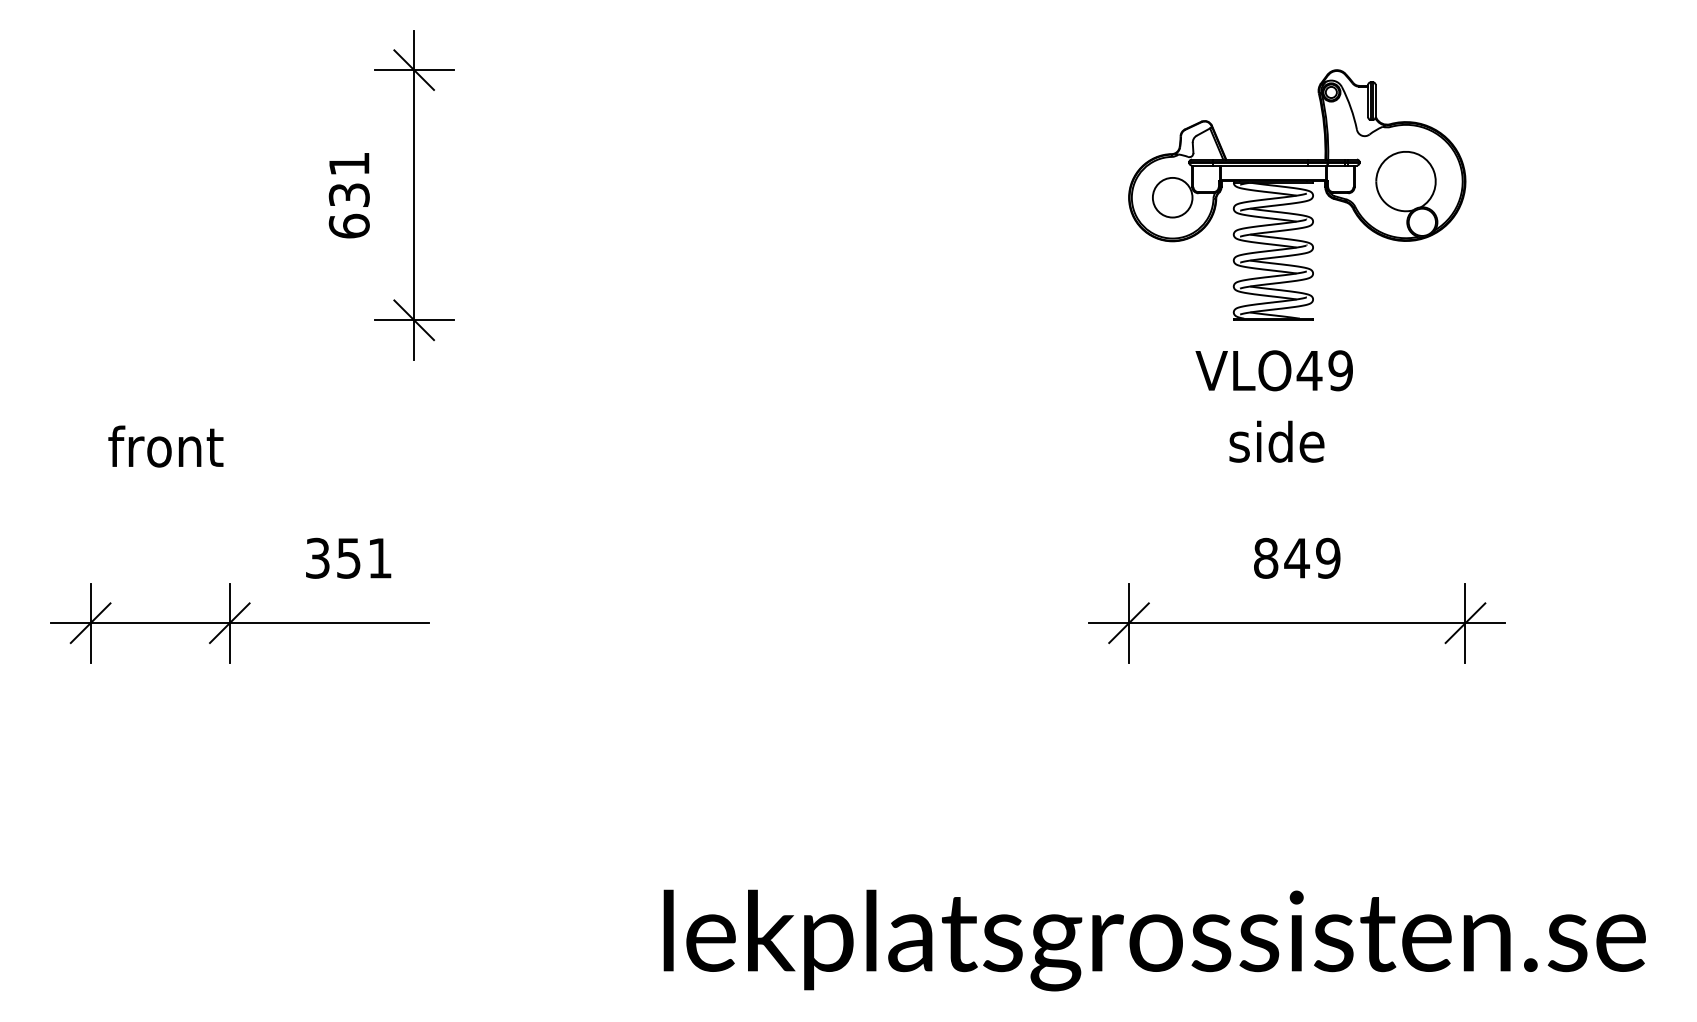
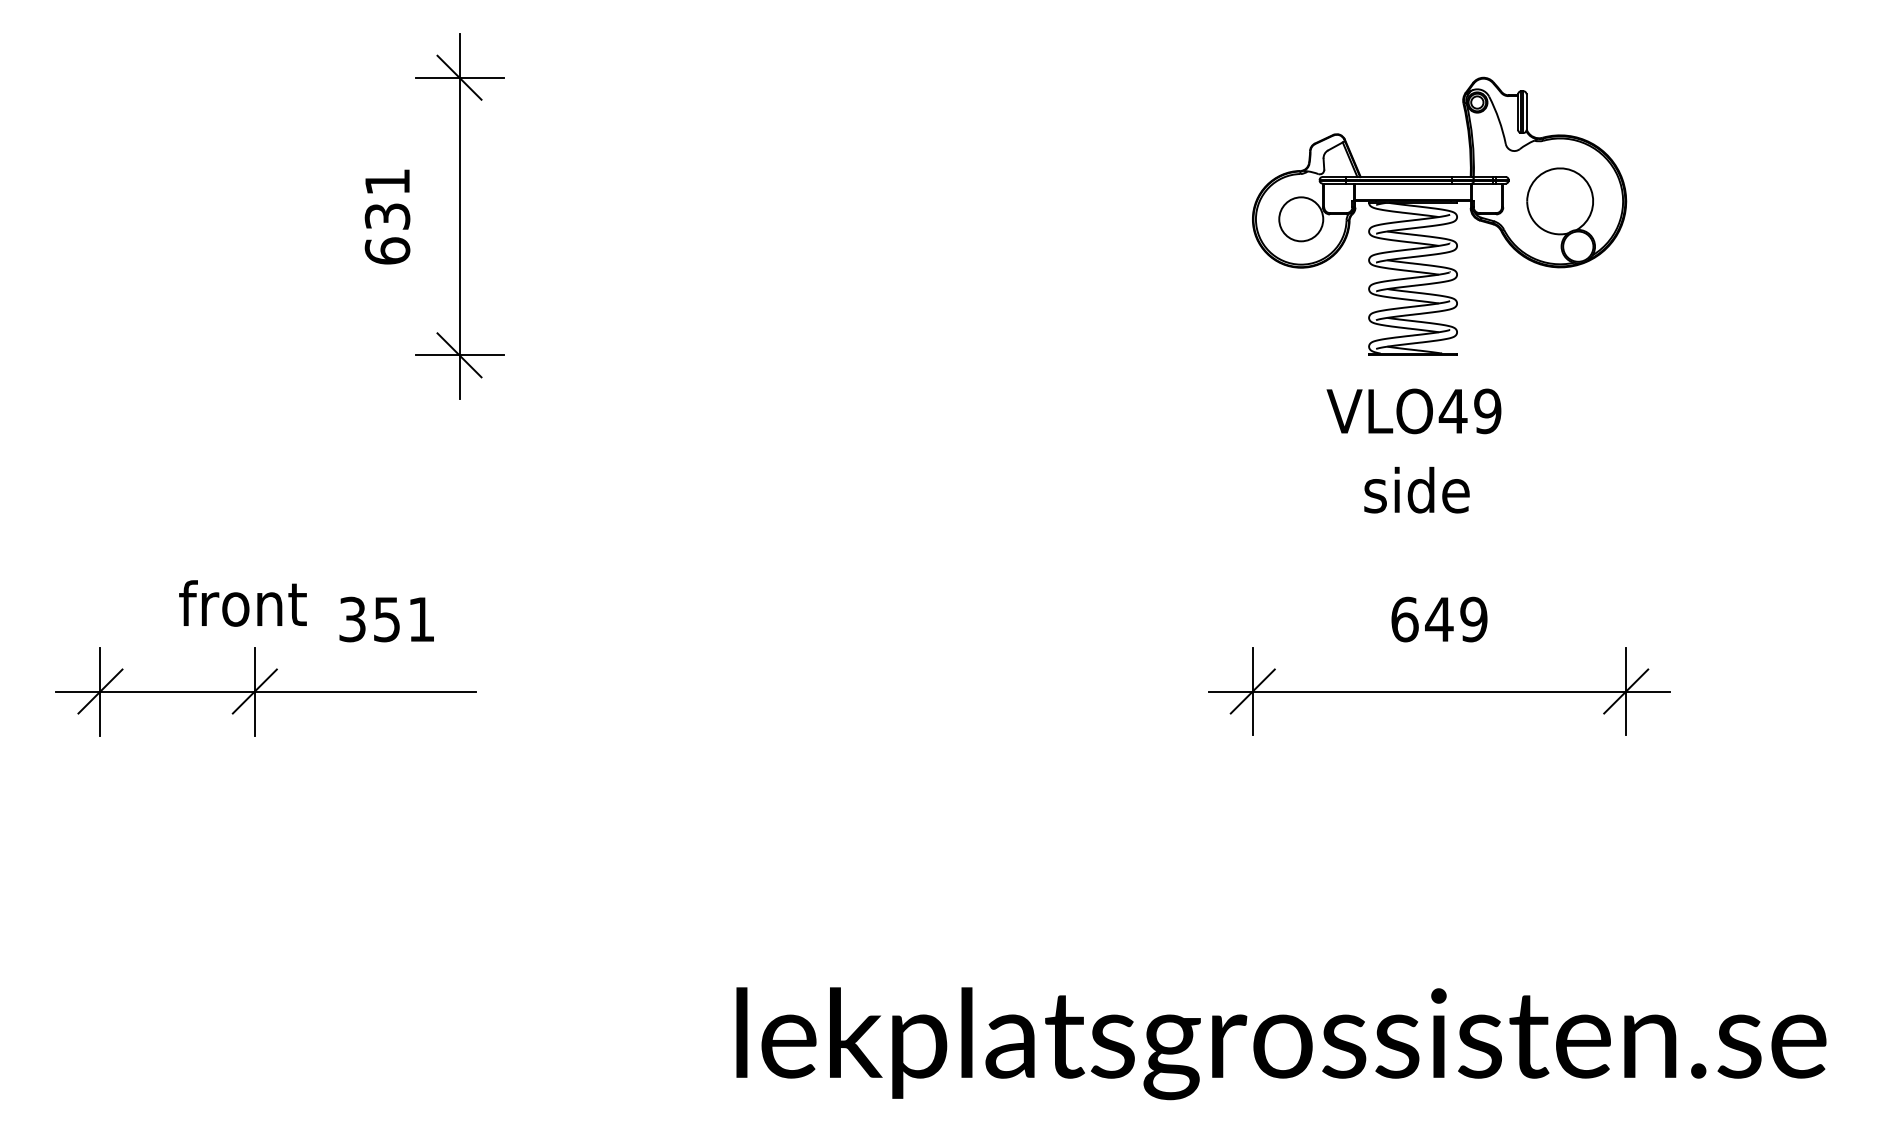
text: (165, 446) -> (242, 603), moved
text: (1265, 558) -> (1404, 619), 849 -> 649

